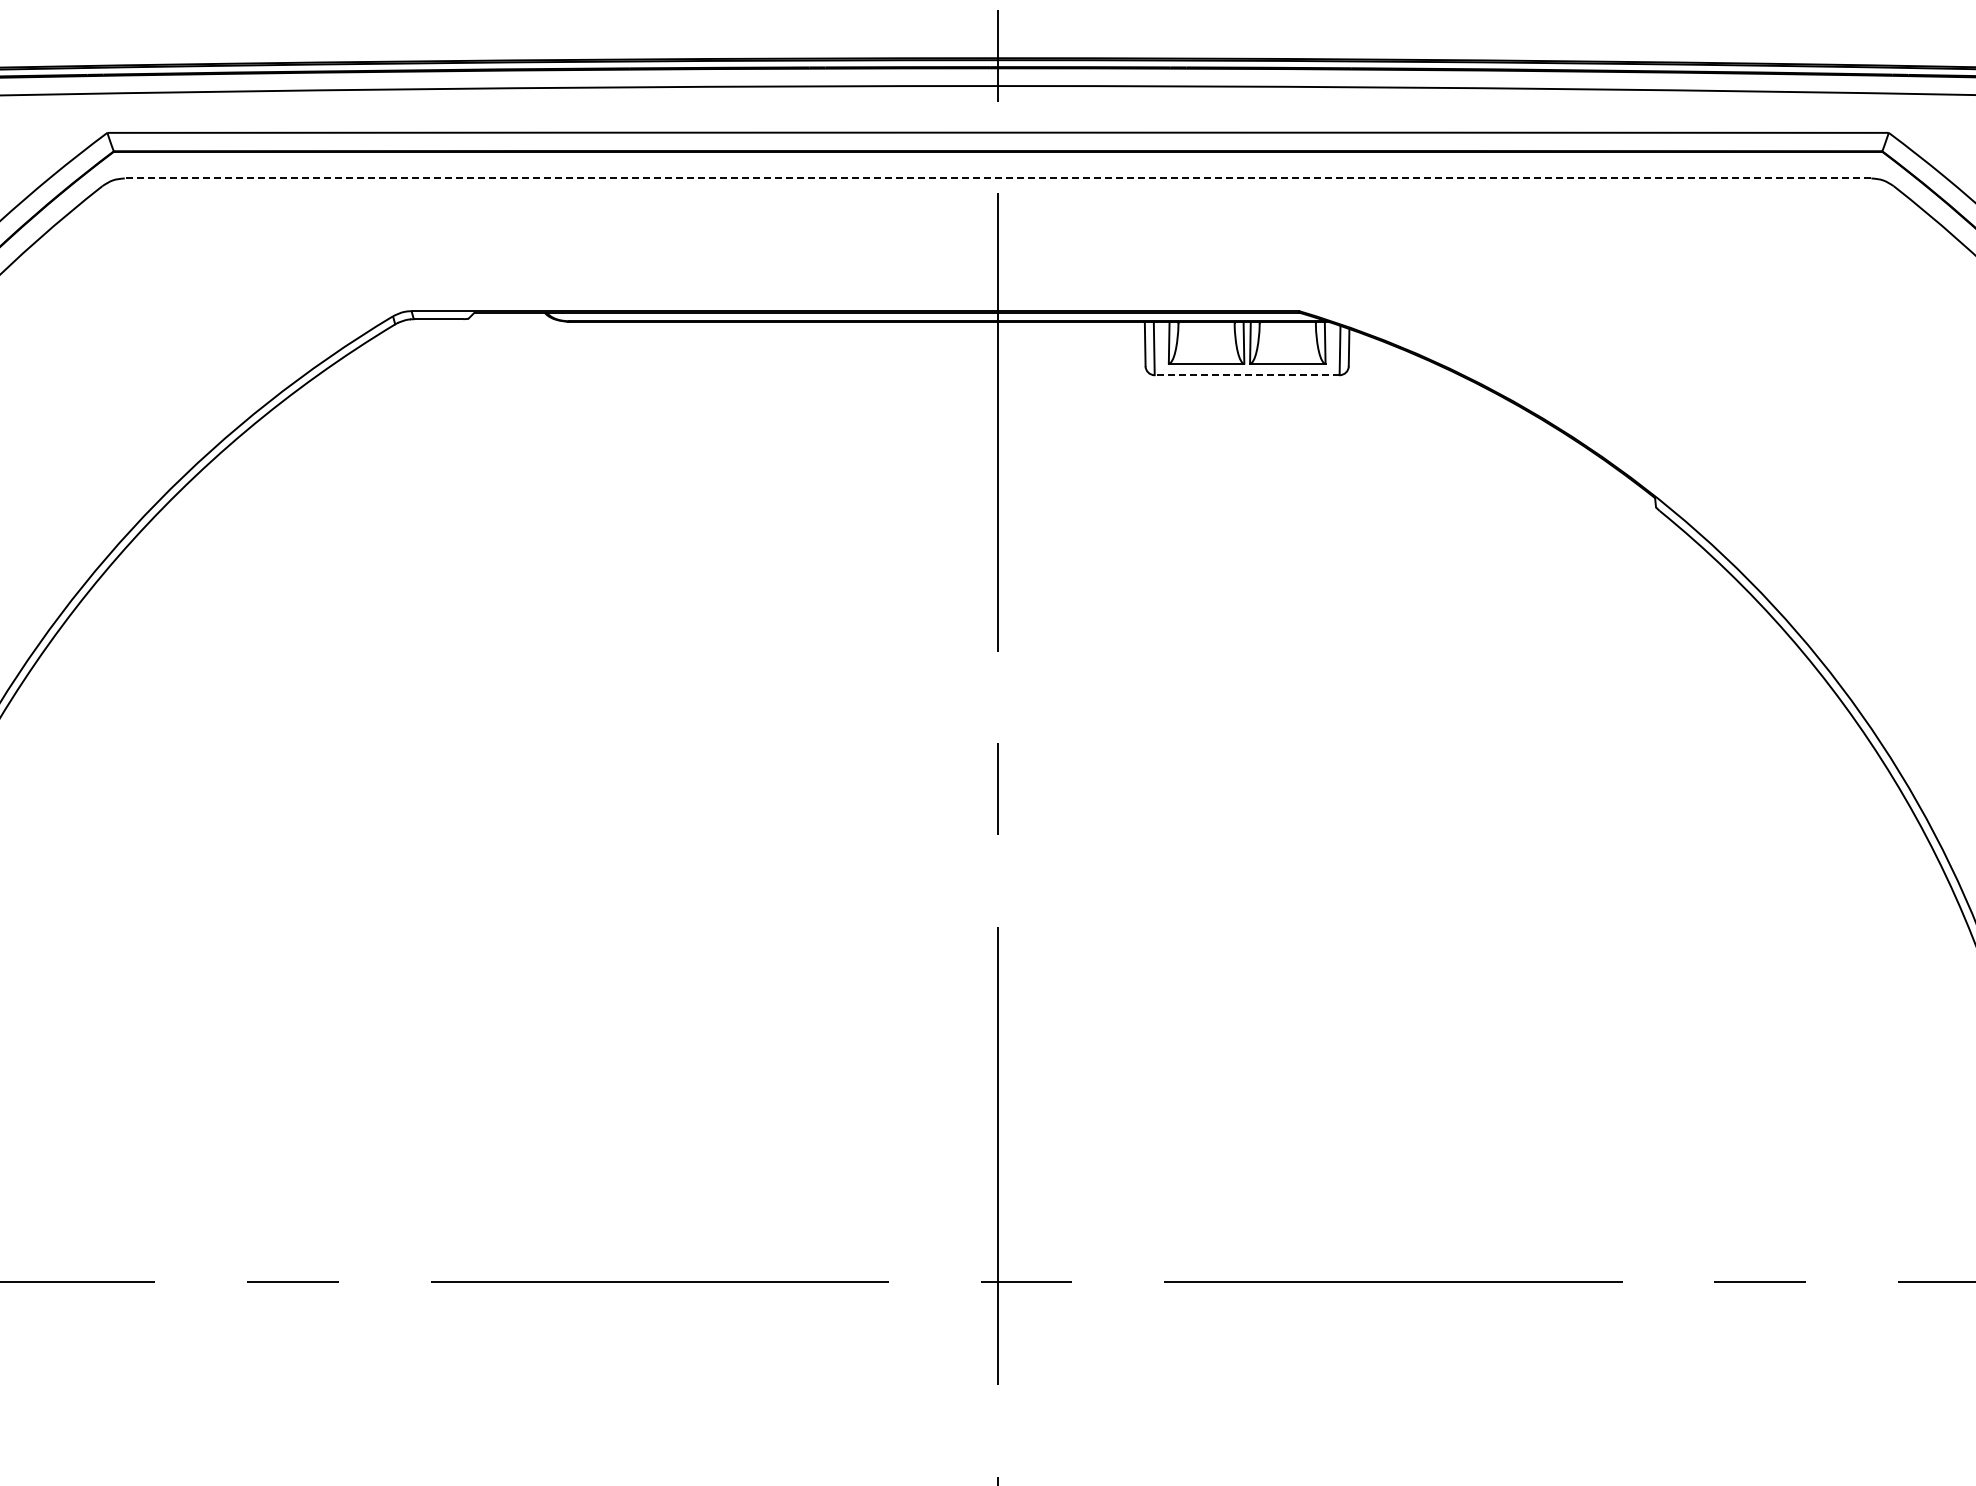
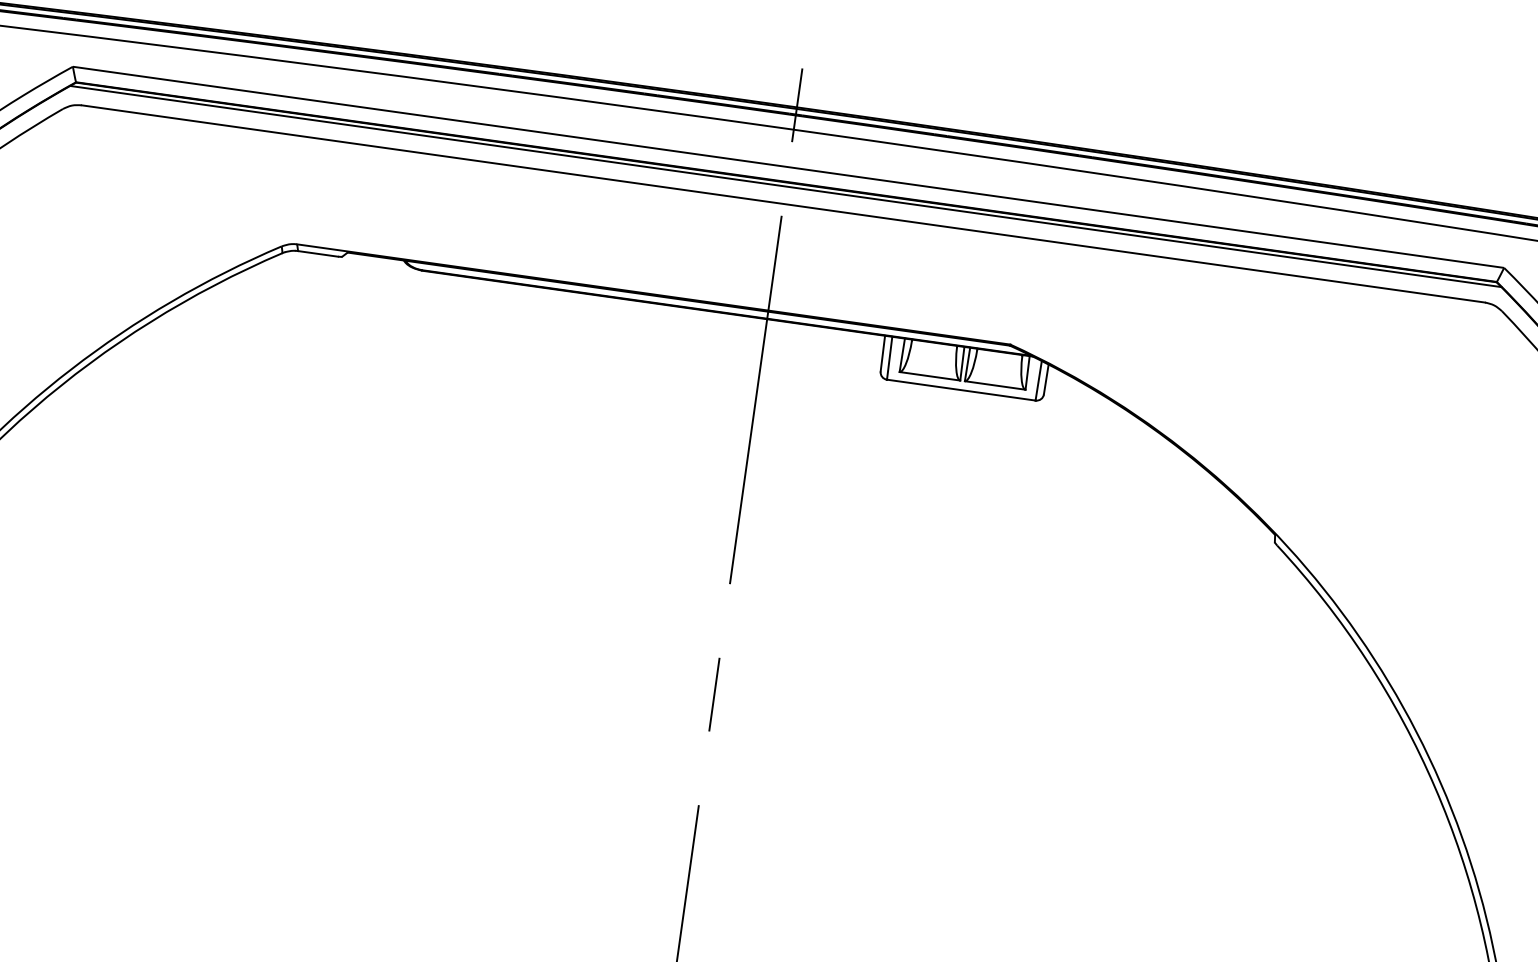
line: (997, 156) -> (785, 186), added
line: (997, 178) -> (782, 203), dashed -> solid
line: (1246, 375) -> (960, 390), dashed -> solid

